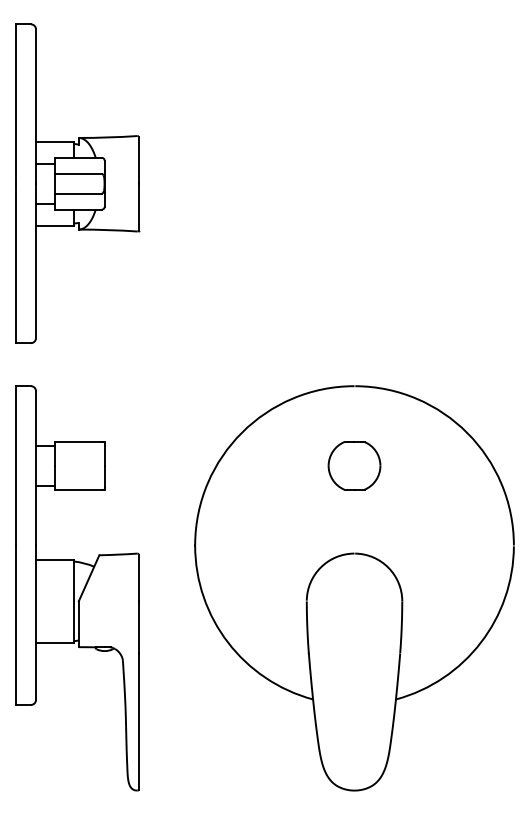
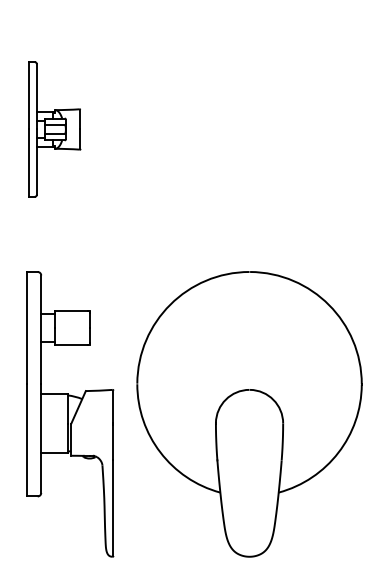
part: (77, 183) -> (54, 129), size x0.6
part: (354, 465) -> (249, 327), removed
part: (77, 588) -> (70, 414), moved

